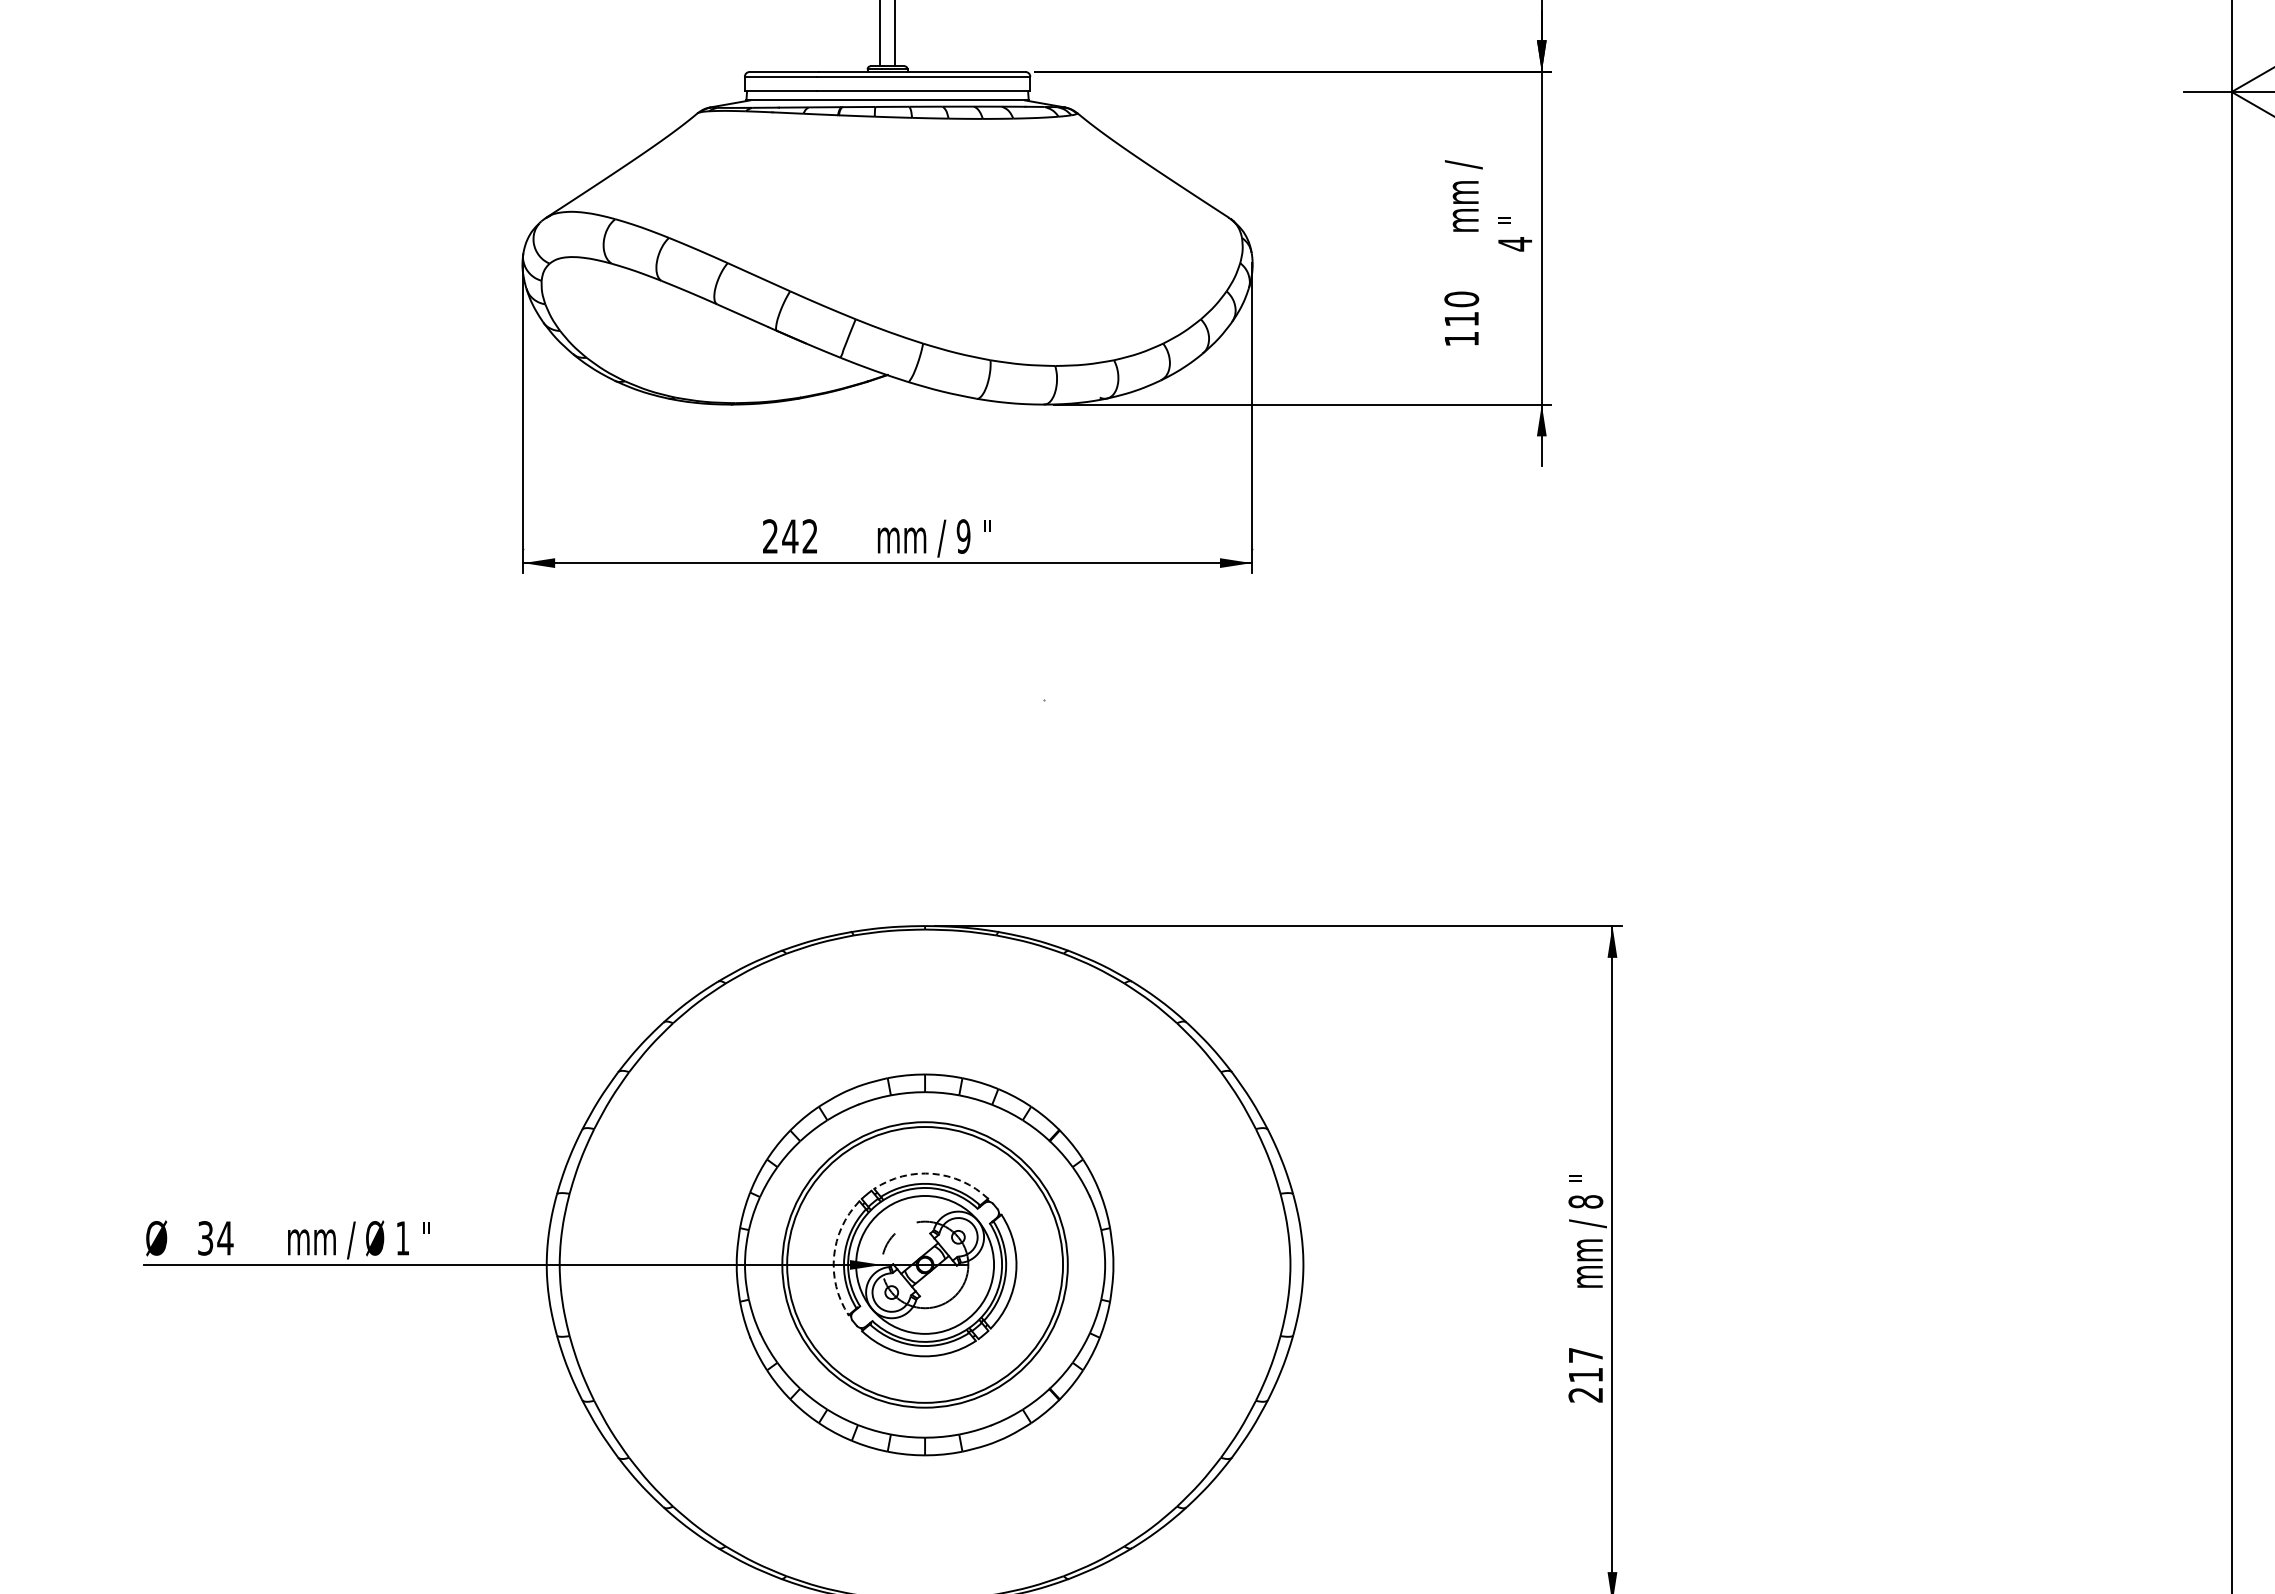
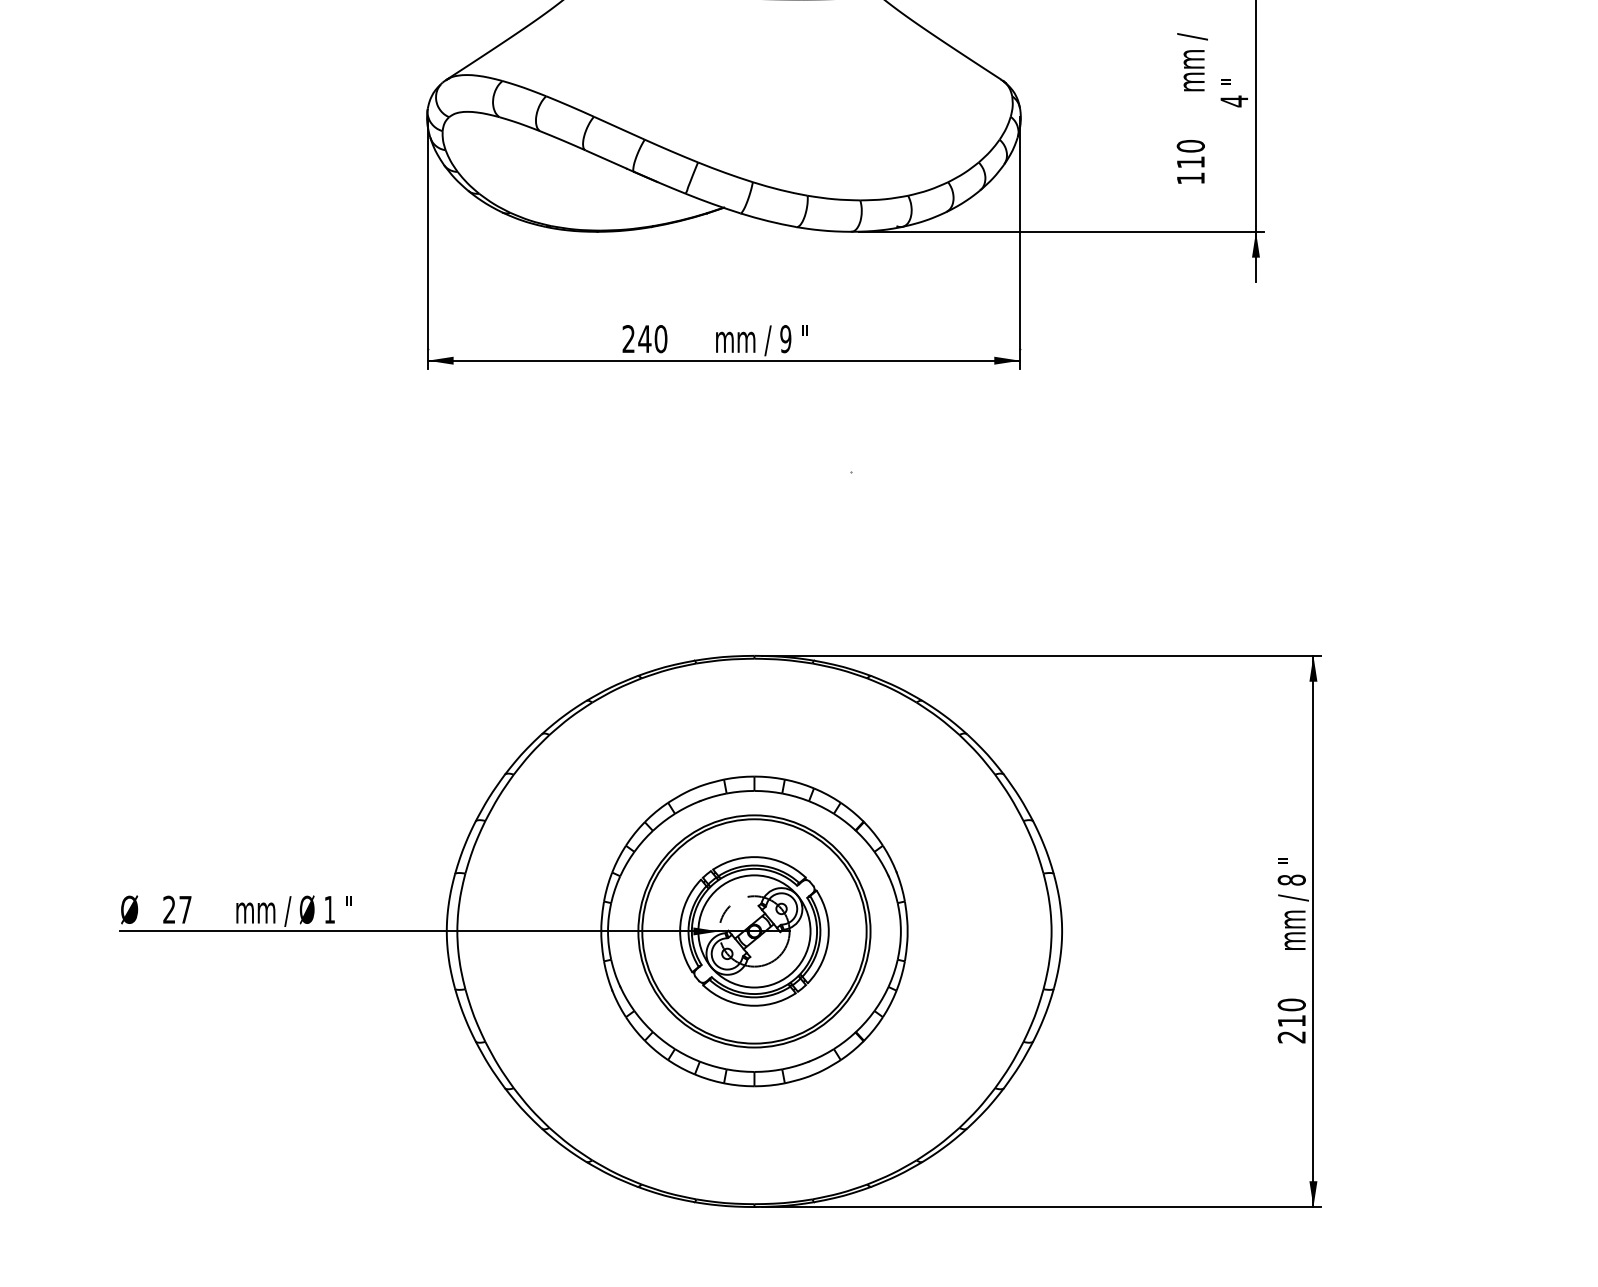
text: (810, 536) -> (661, 339), 242 -> 240
arc: (932, 1173) -> (760, 857), dashed -> solid
text: (215, 1238) -> (177, 909), 34 -> 27
arc: (834, 1256) -> (680, 924), dashed -> solid
text: (1585, 1355) -> (1291, 1005), 217 -> 210

